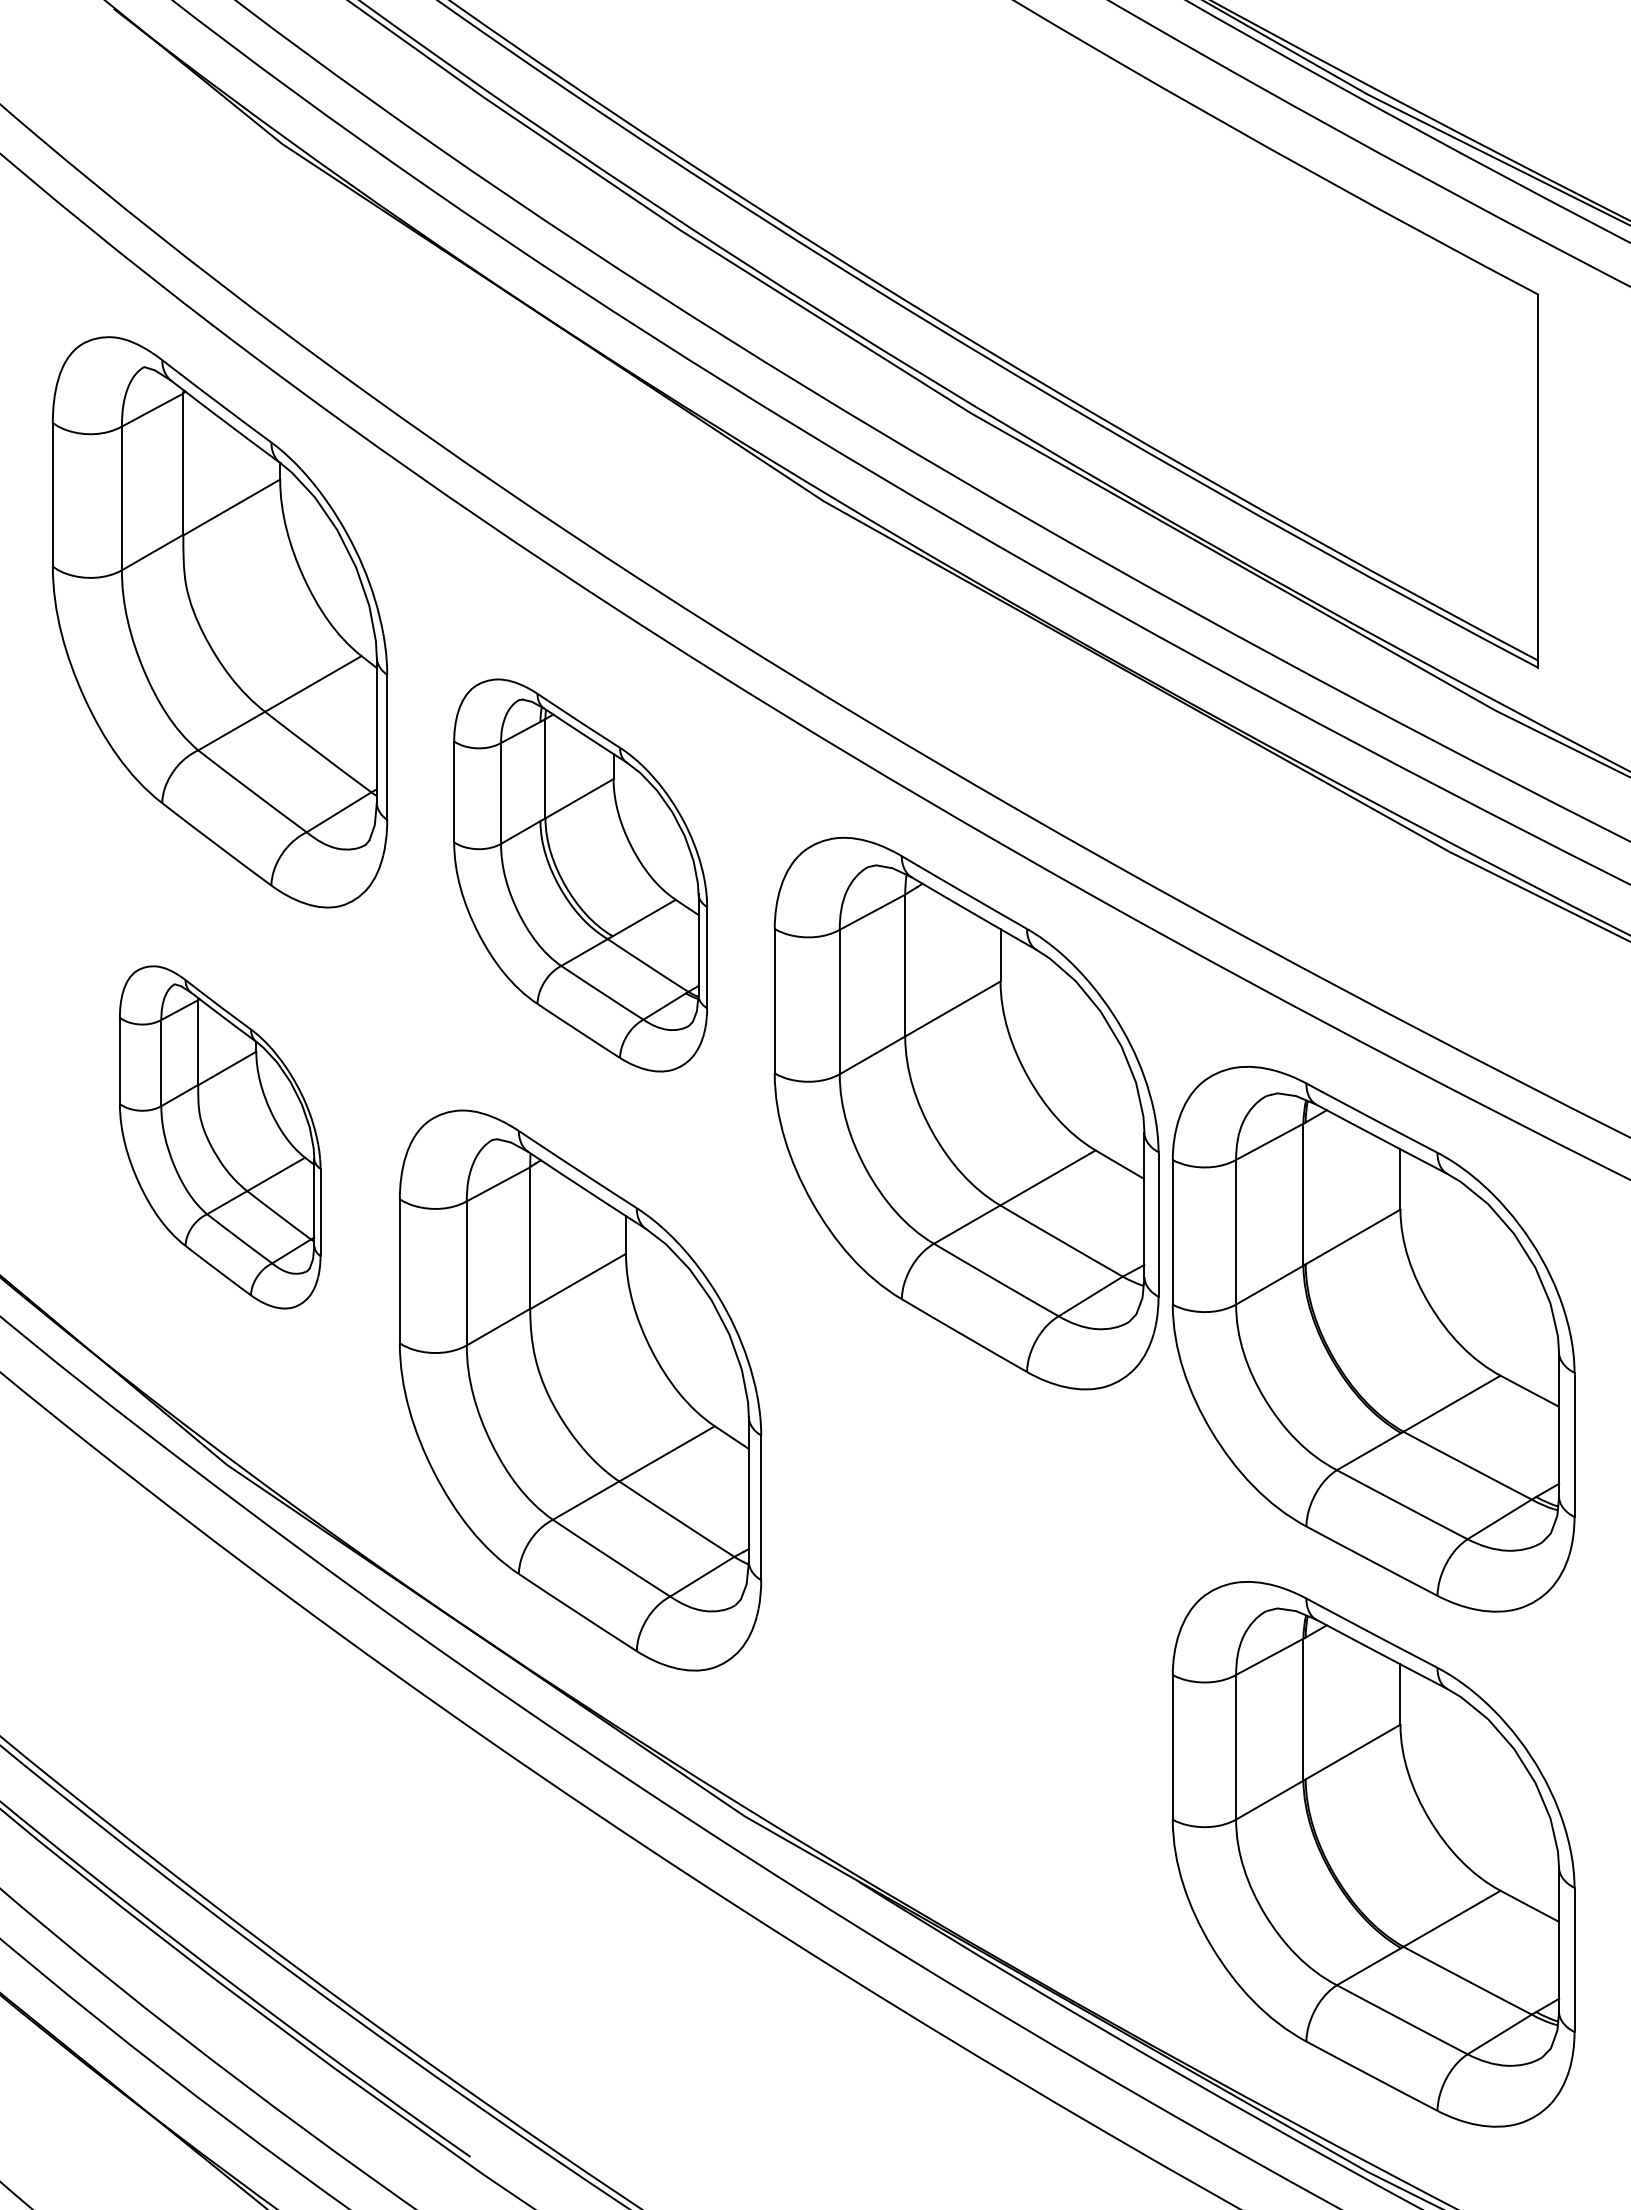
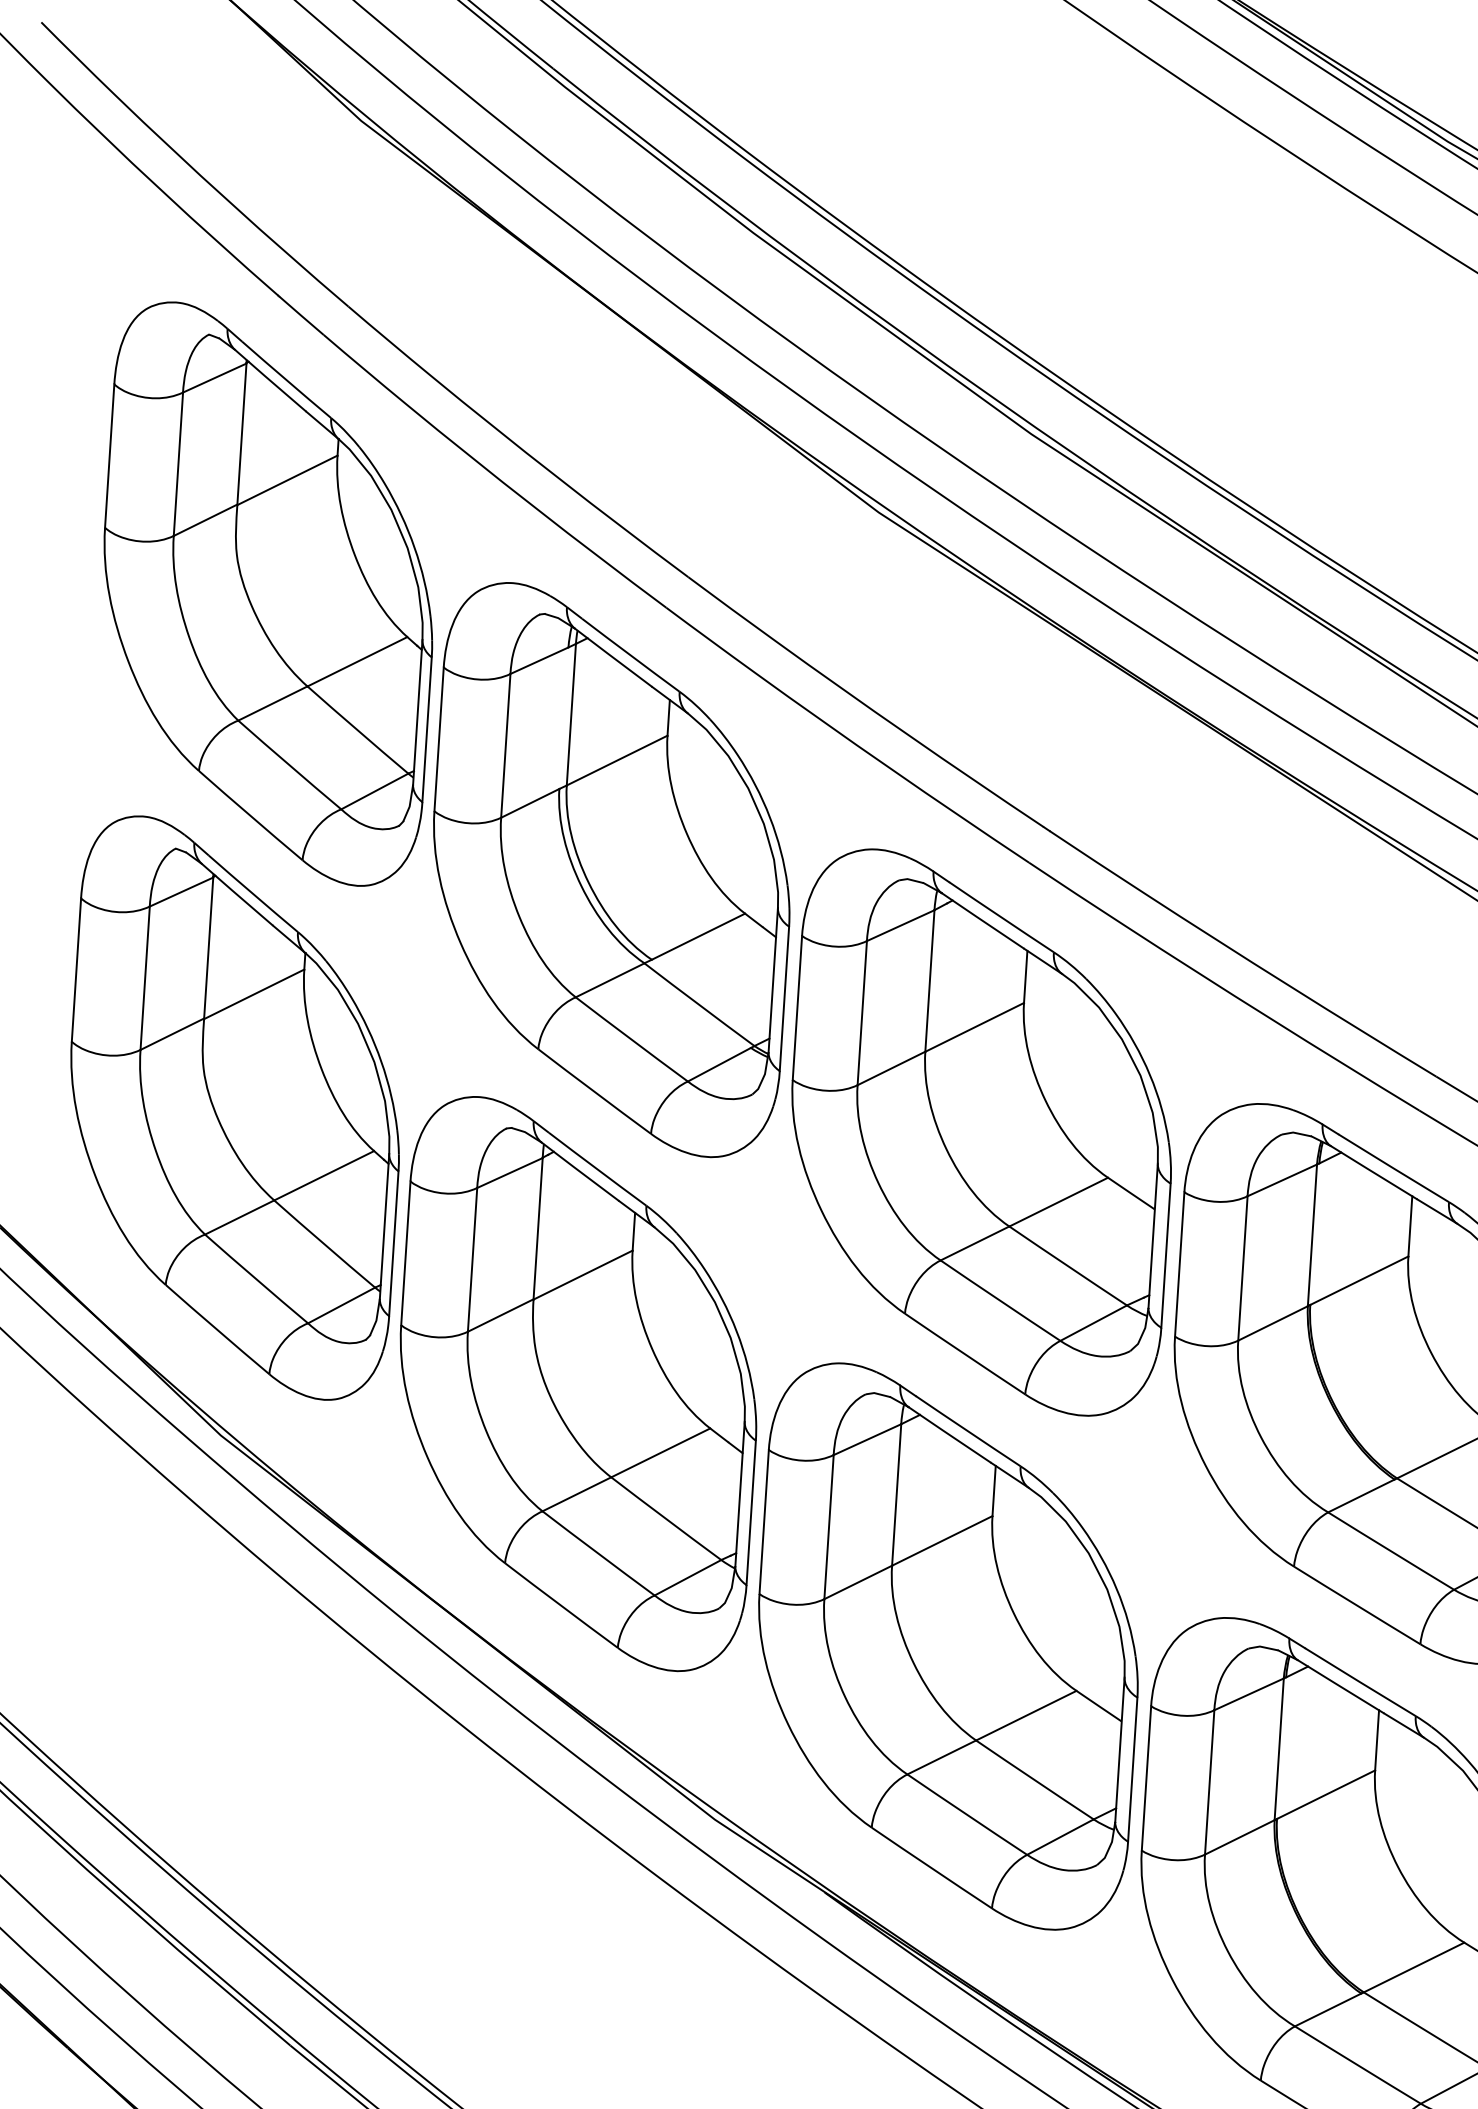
part: (580, 875) -> (611, 870), size x1.43
part: (220, 1137) -> (235, 1108), size x1.67
part: (966, 1628) -> (948, 1646), added

